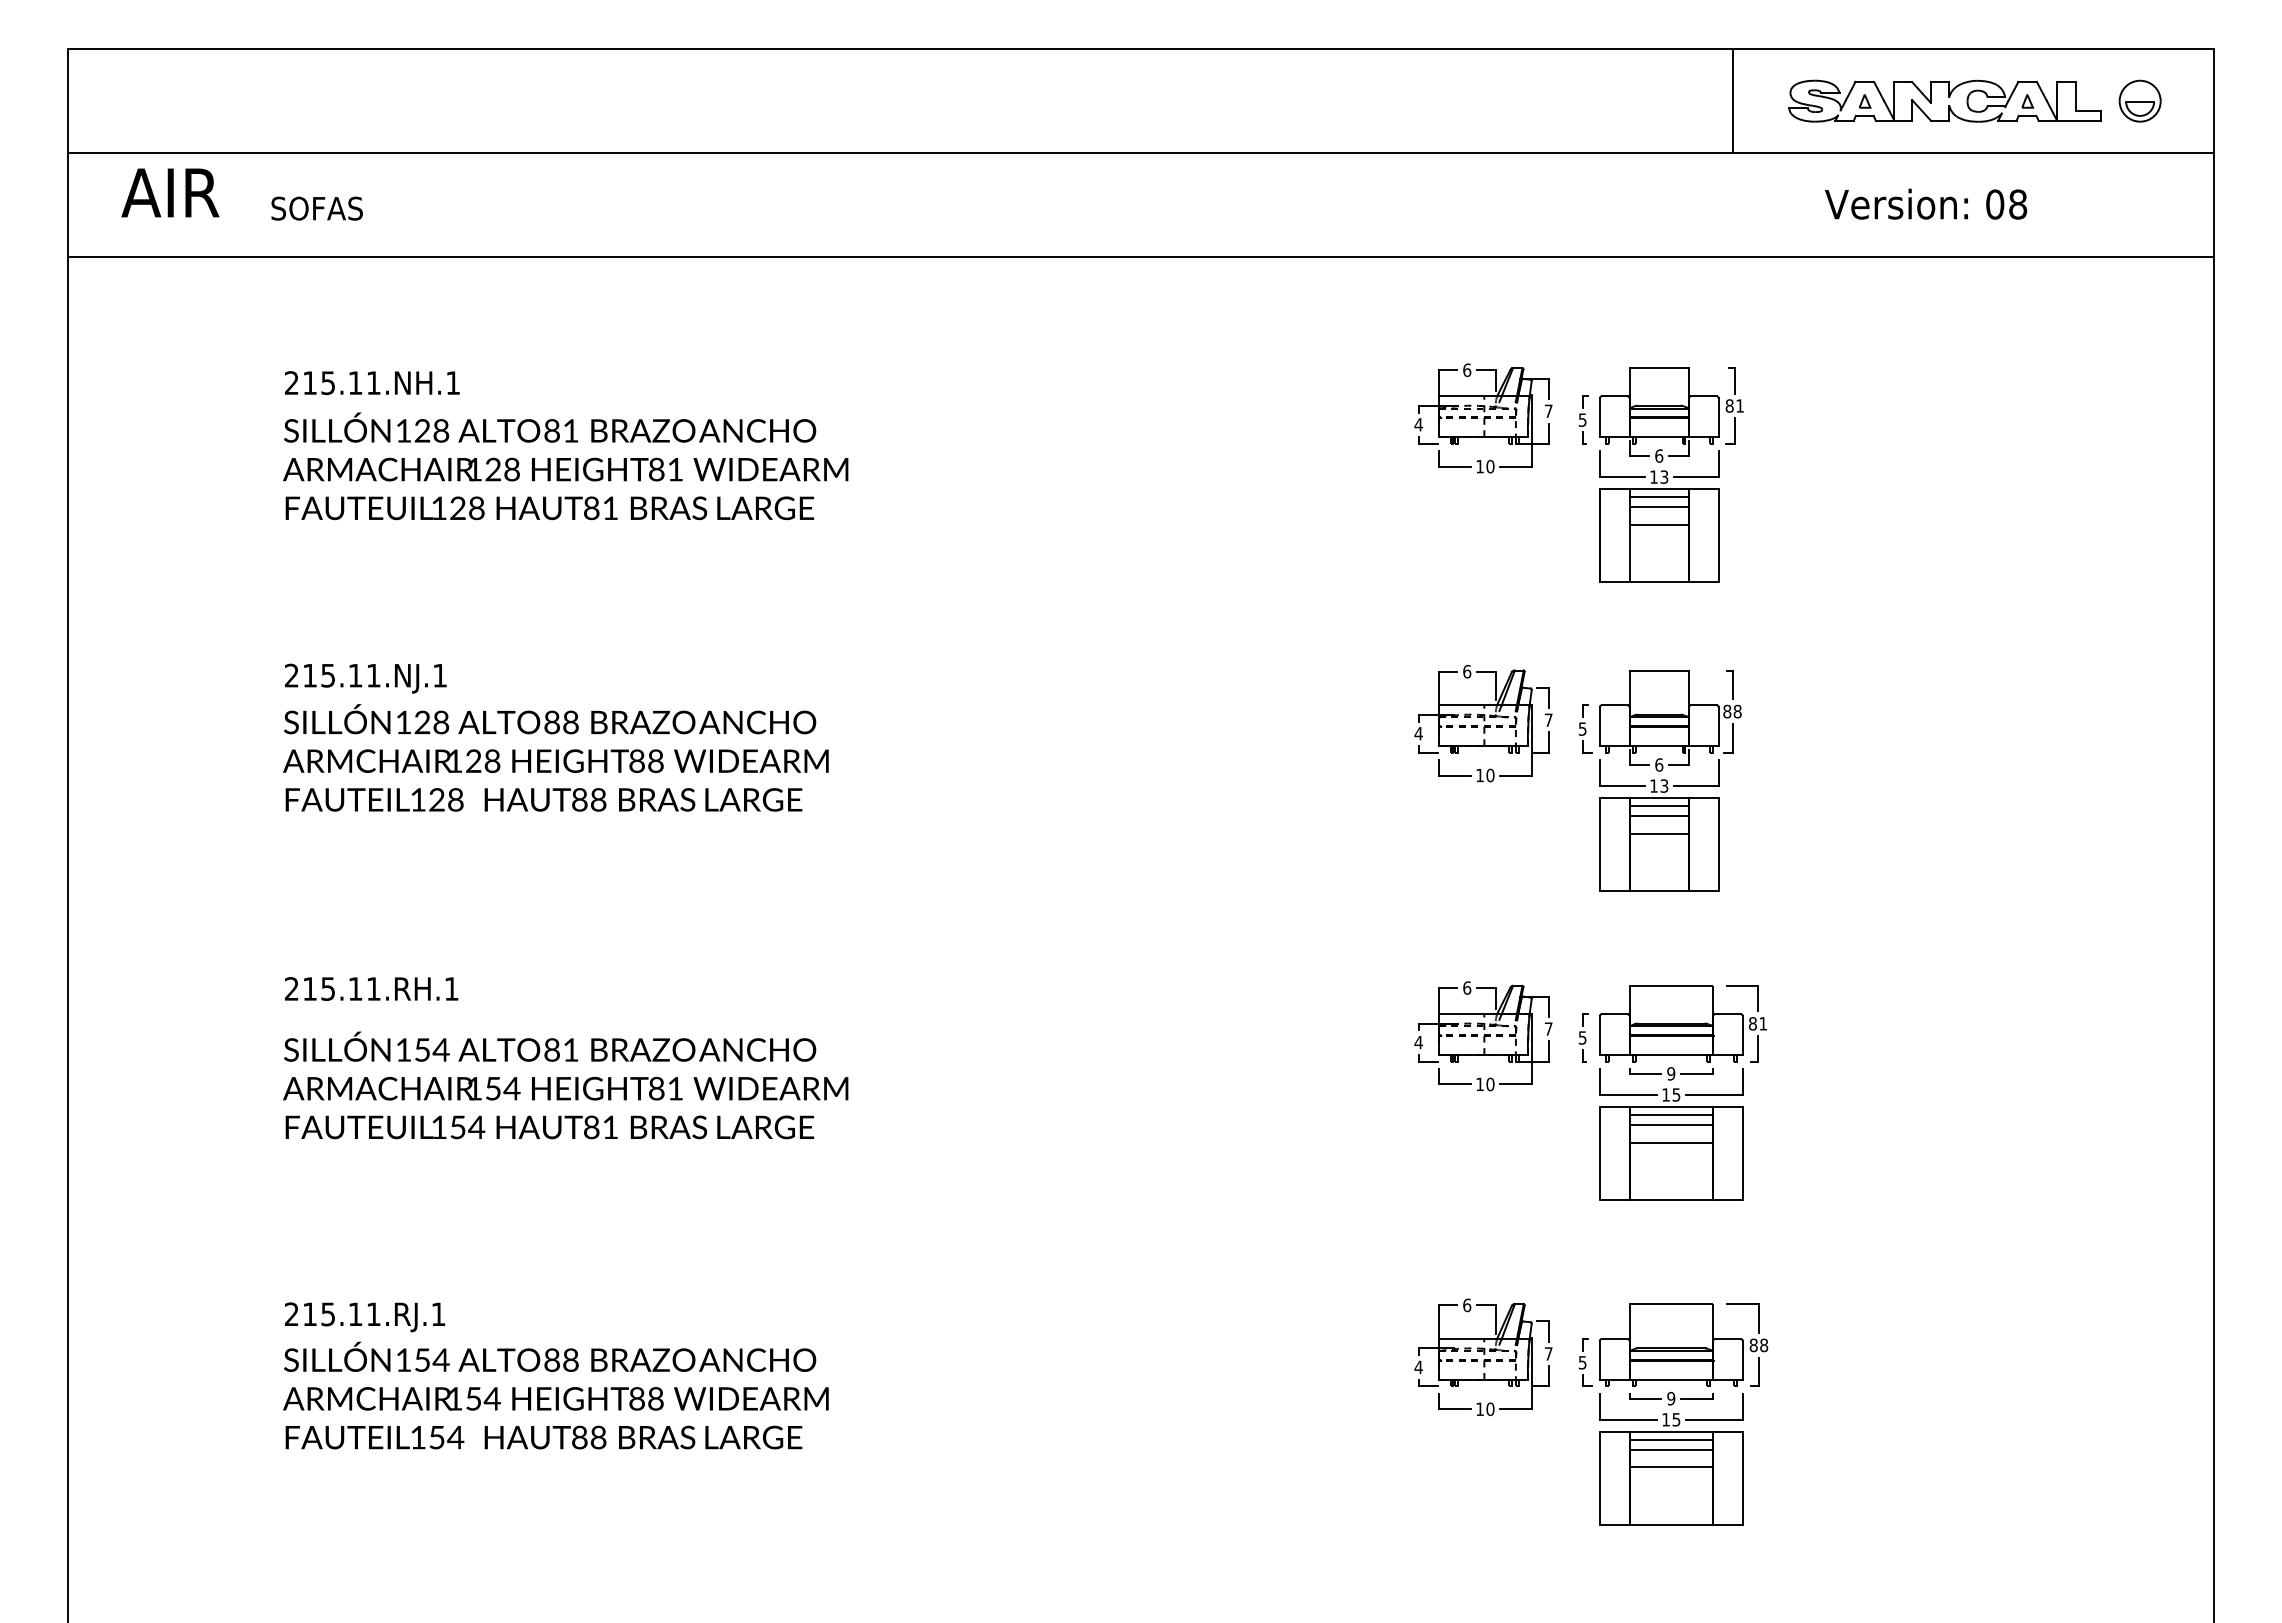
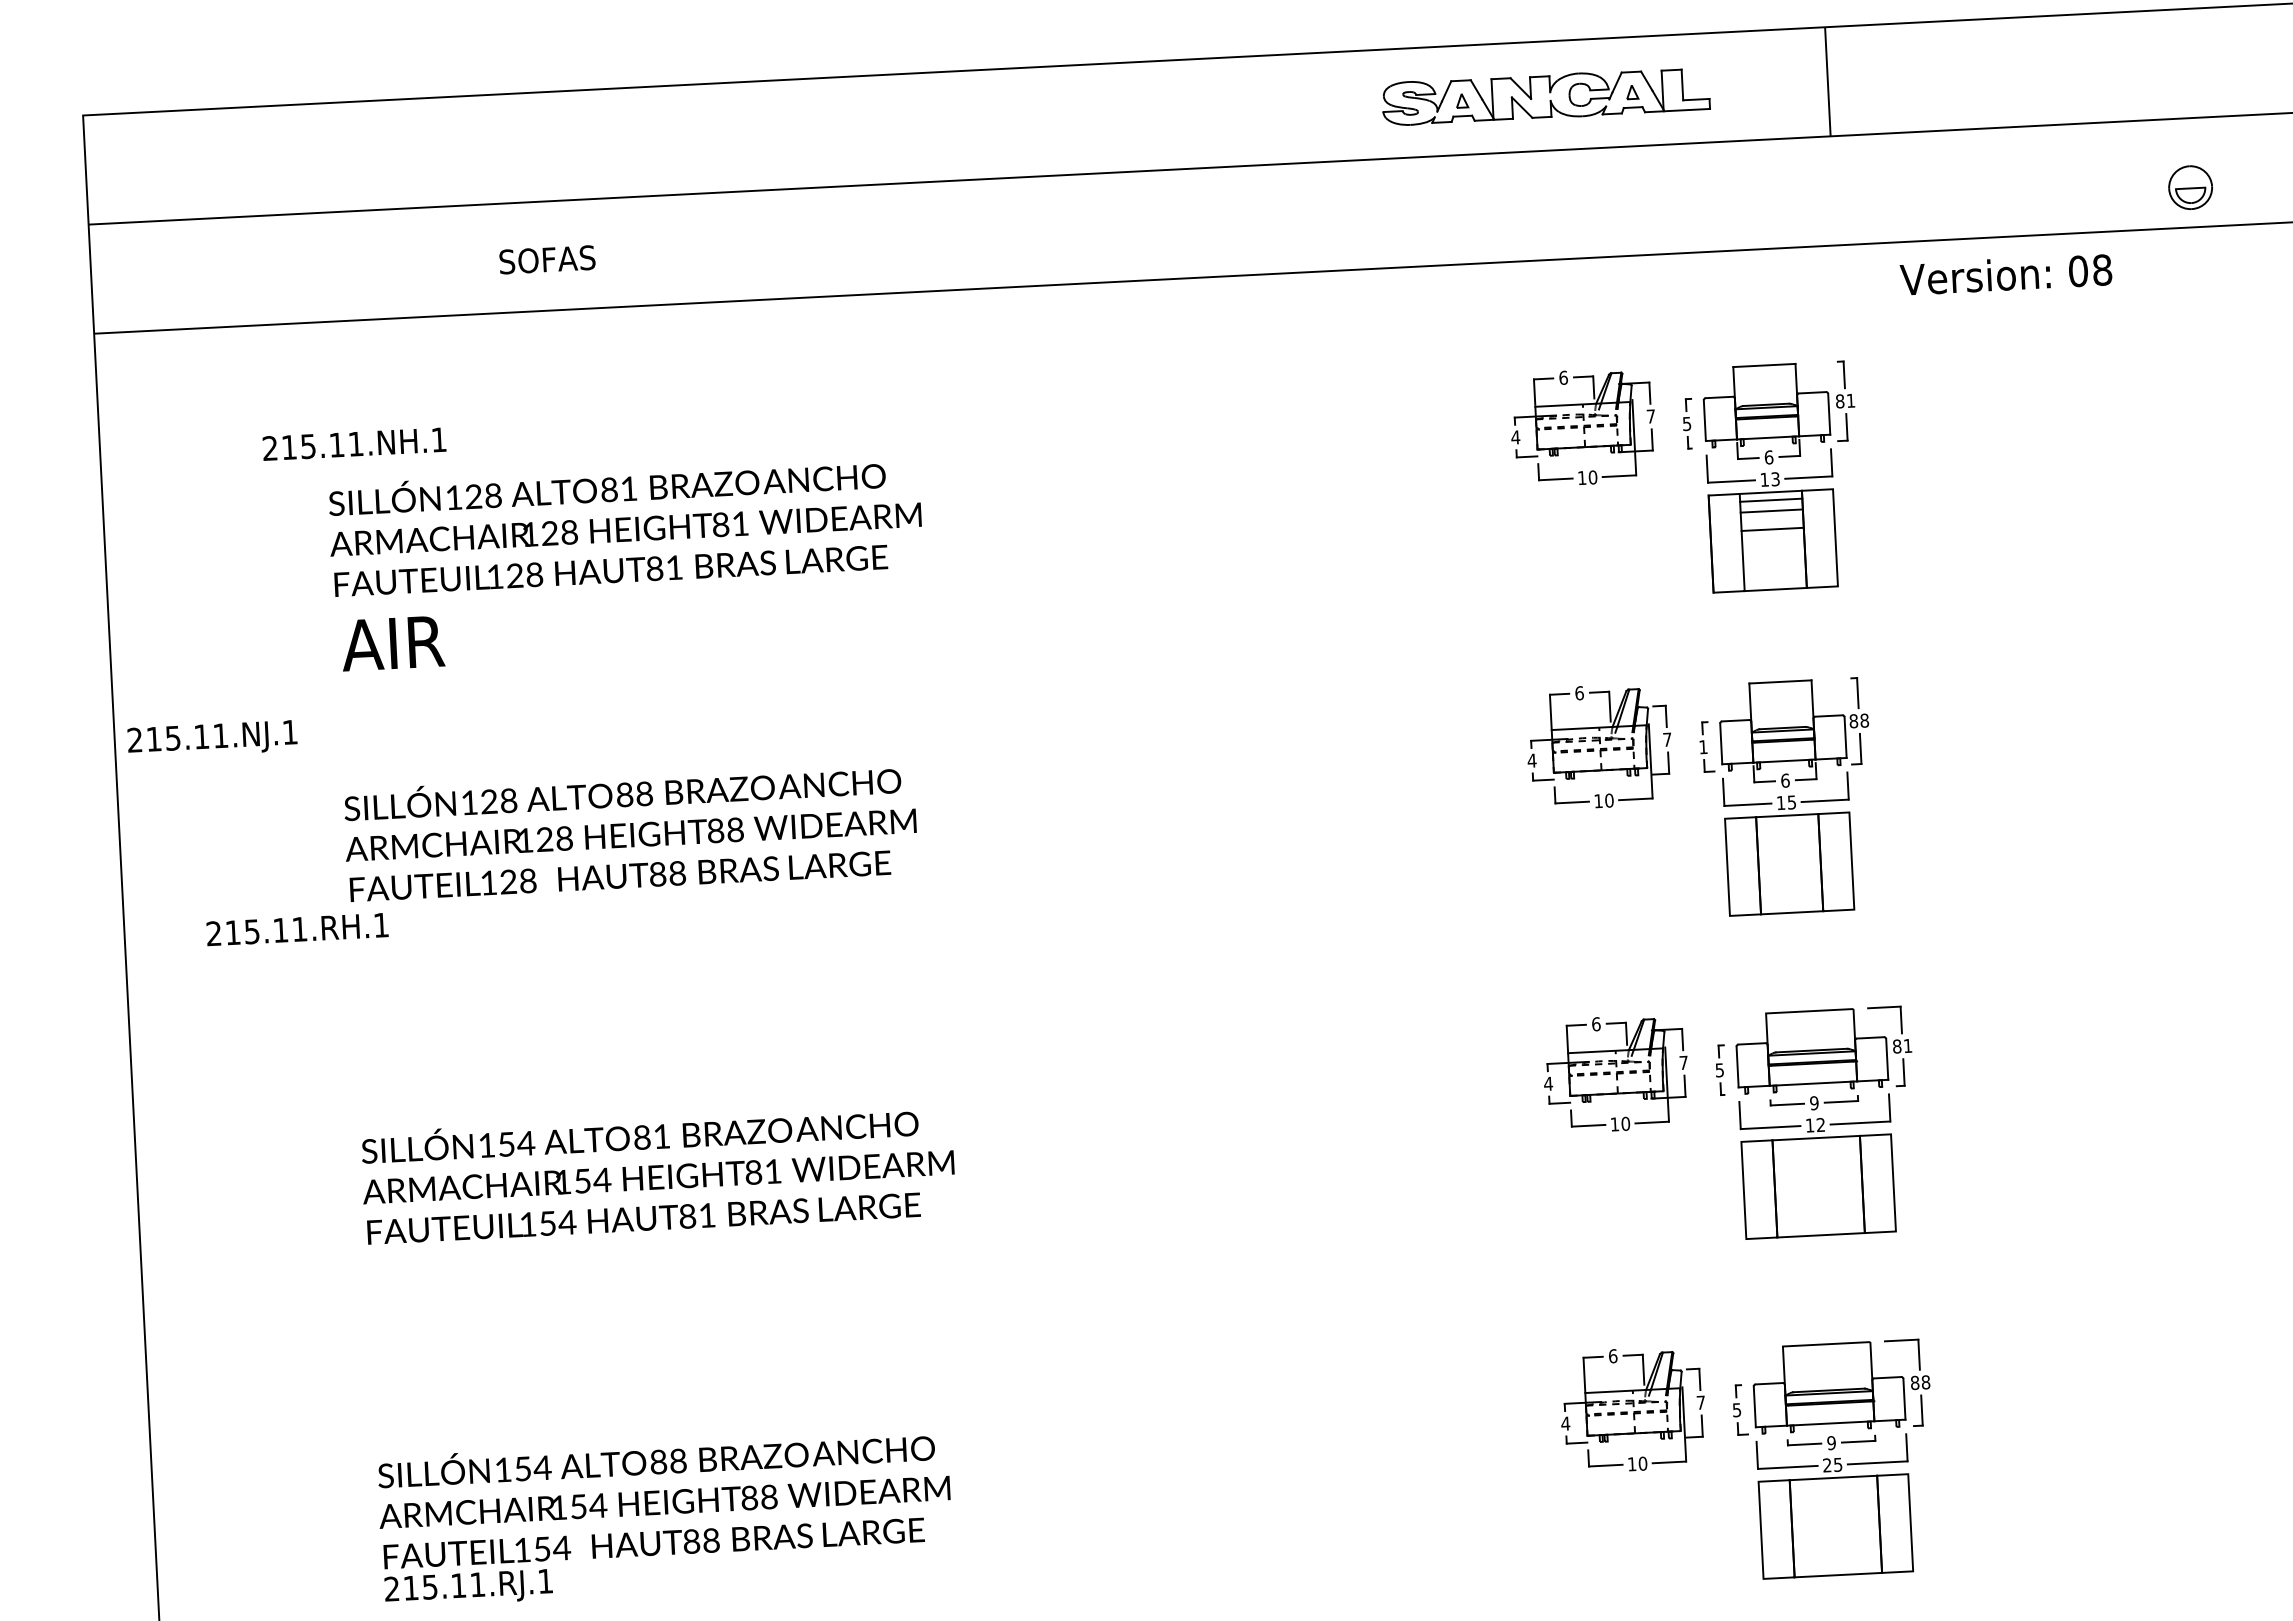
part: (1944, 100) -> (1545, 95), moved
part: (2139, 100) -> (2189, 186), moved
text: (170, 192) -> (393, 643), moved
text: (1926, 203) -> (2006, 273), moved
text: (316, 208) -> (546, 259), moved
text: (372, 383) -> (354, 444), moved
text: (365, 678) -> (212, 739), moved
text: (1582, 728) -> (1703, 746), 5 -> 1
text: (1664, 785) -> (1792, 801), 13 -> 15
line: (1658, 805) -> (1786, 823), removed
line: (1658, 816) -> (1787, 834), removed
line: (1658, 833) -> (1788, 852), removed
text: (371, 988) -> (297, 928), moved
text: (1676, 1094) -> (1820, 1124), 15 -> 12
line: (1671, 1114) -> (1816, 1145), removed
line: (1671, 1125) -> (1817, 1157), removed
line: (1671, 1142) -> (1818, 1175), removed
text: (365, 1317) -> (469, 1588), moved
text: (1665, 1419) -> (1826, 1465), 15 -> 25
line: (1671, 1439) -> (1834, 1485), removed
line: (1671, 1449) -> (1834, 1496), removed
line: (1671, 1467) -> (1835, 1515), removed

